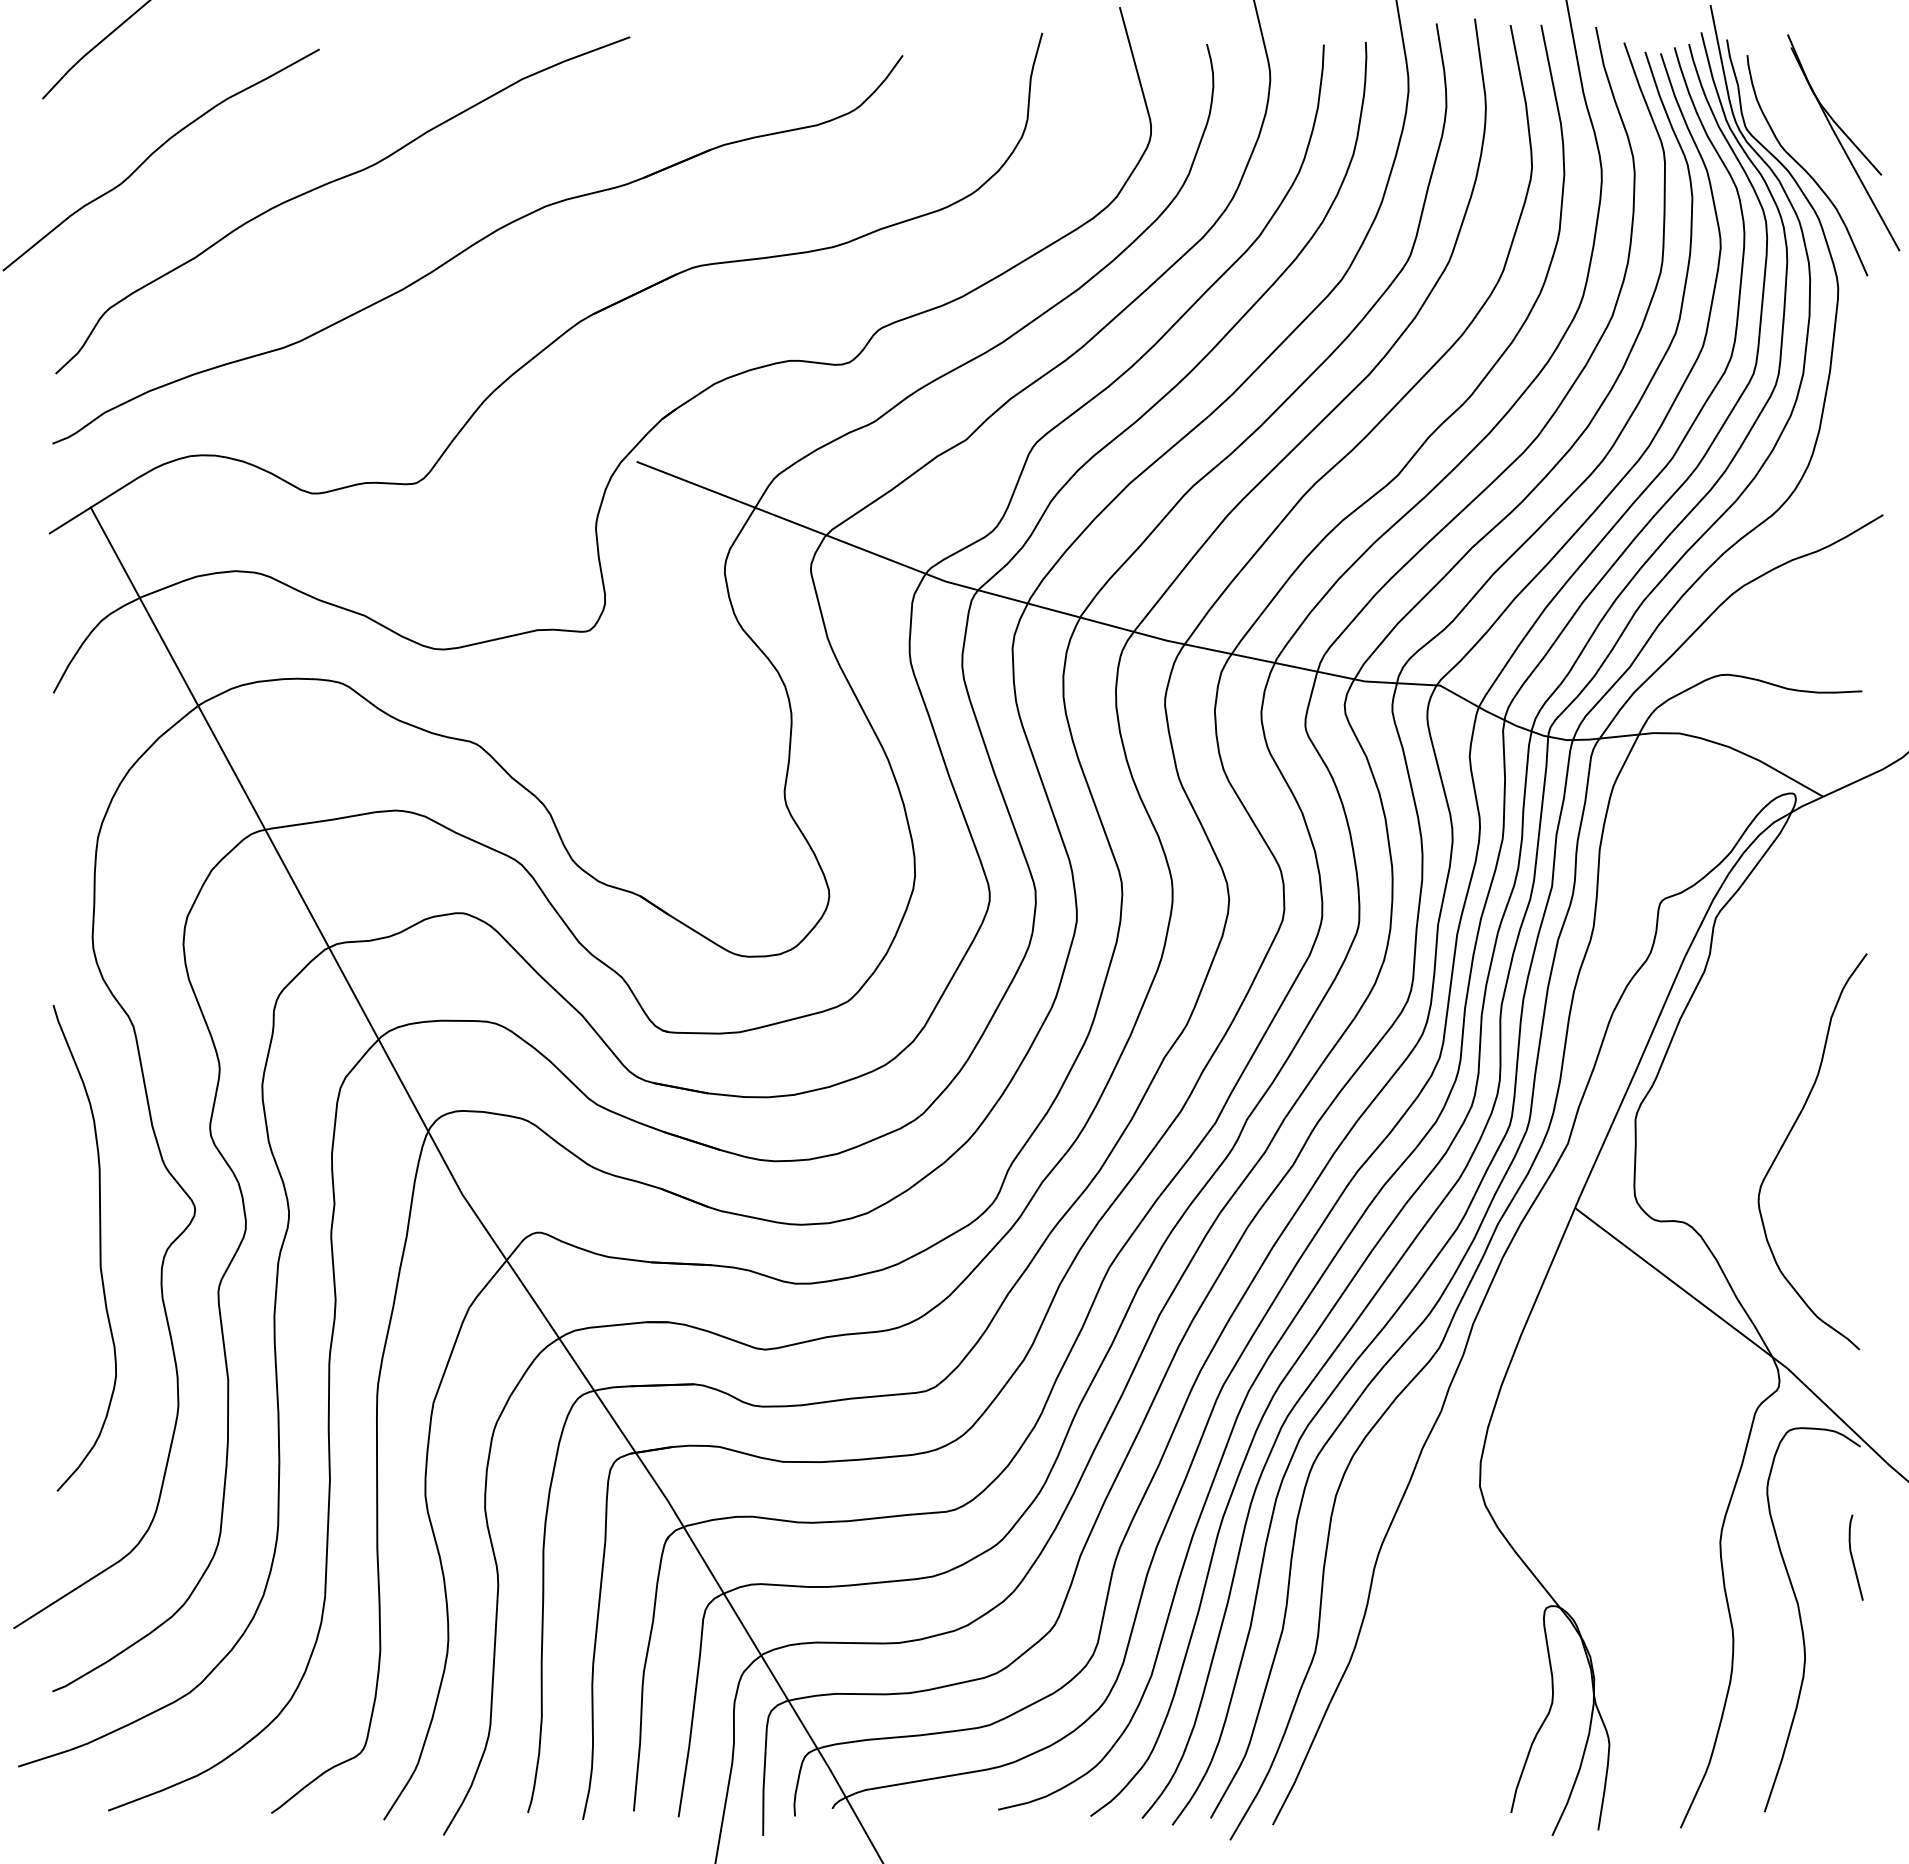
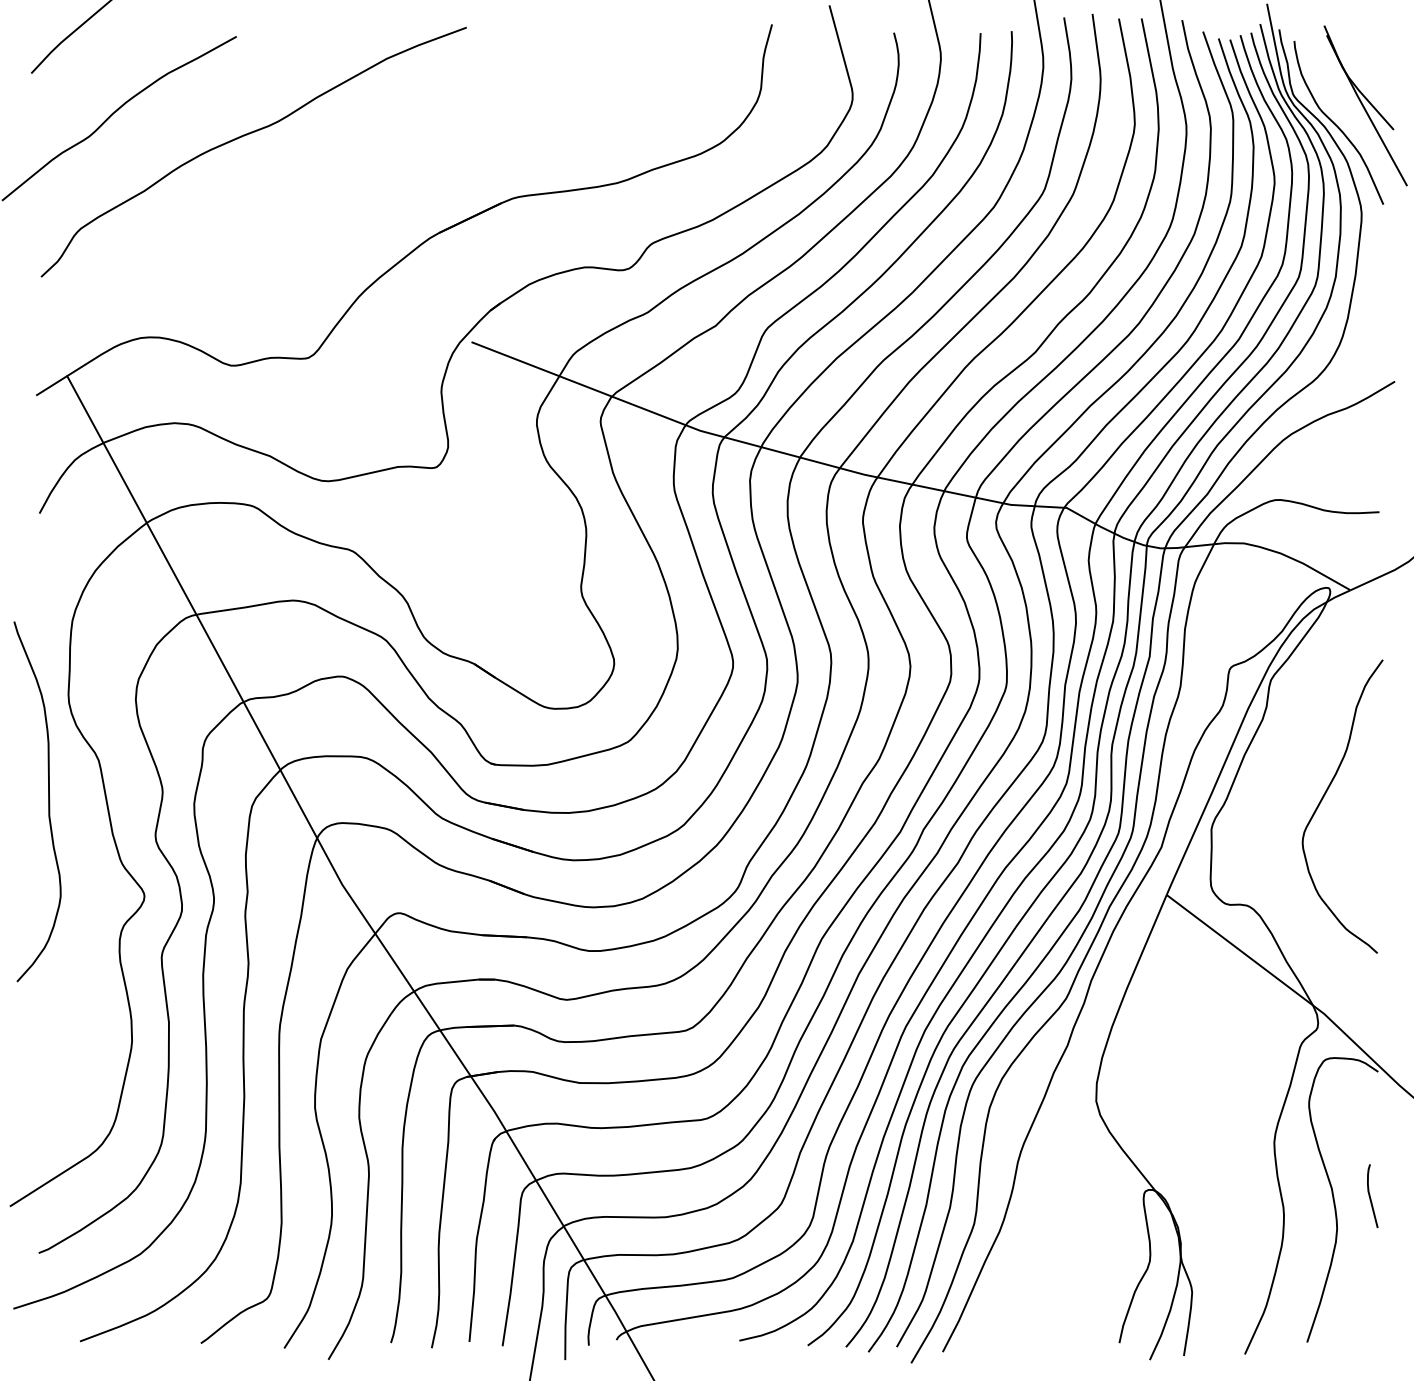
part: (477, 249) -> (353, 184), removed
curve: (1788, 1137) -> (1324, 796), moved
curve: (99, 1248) -> (48, 801), moved
curve: (1853, 1558) -> (1370, 1196), moved

